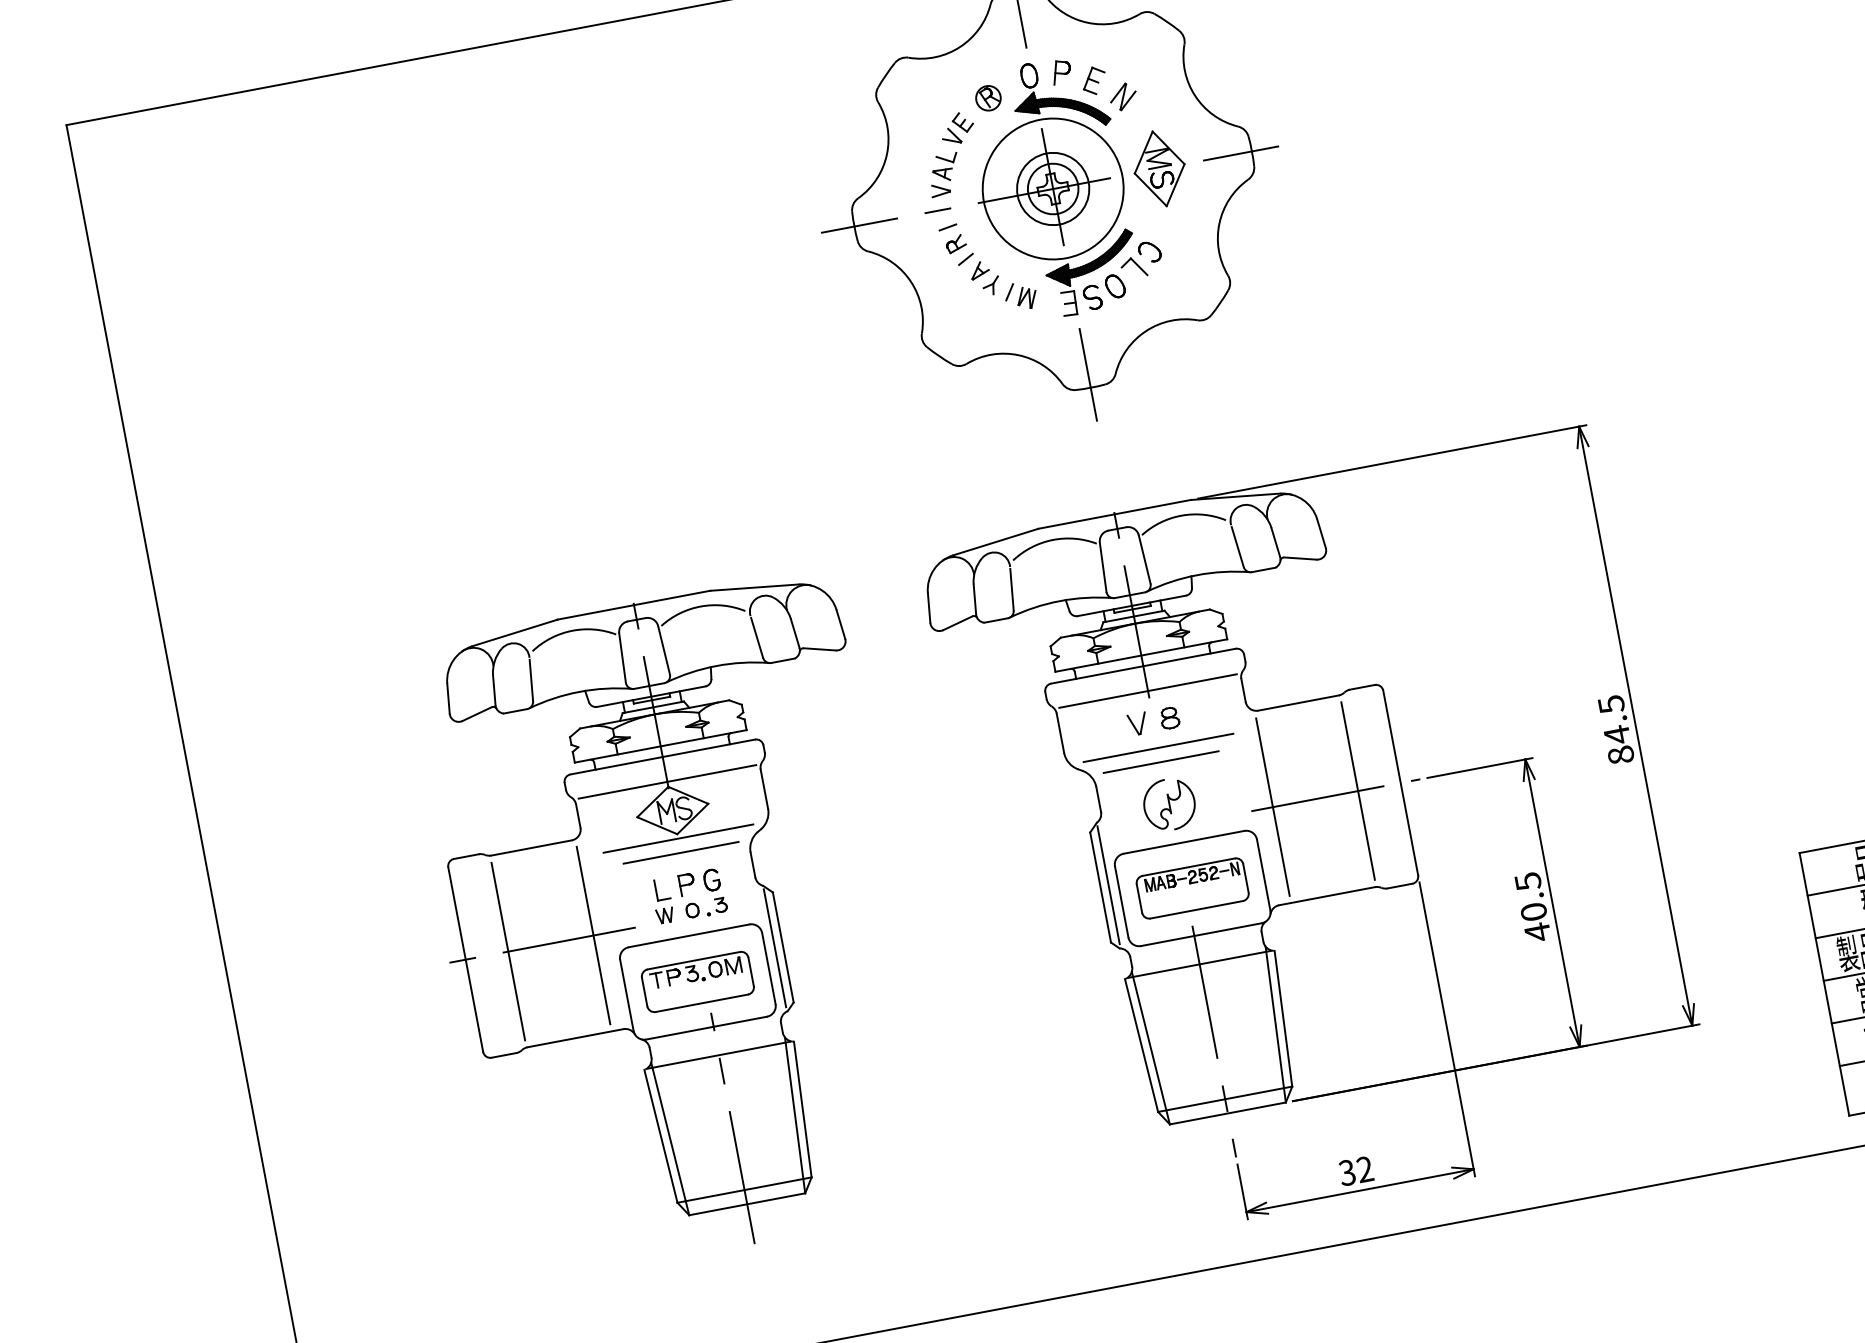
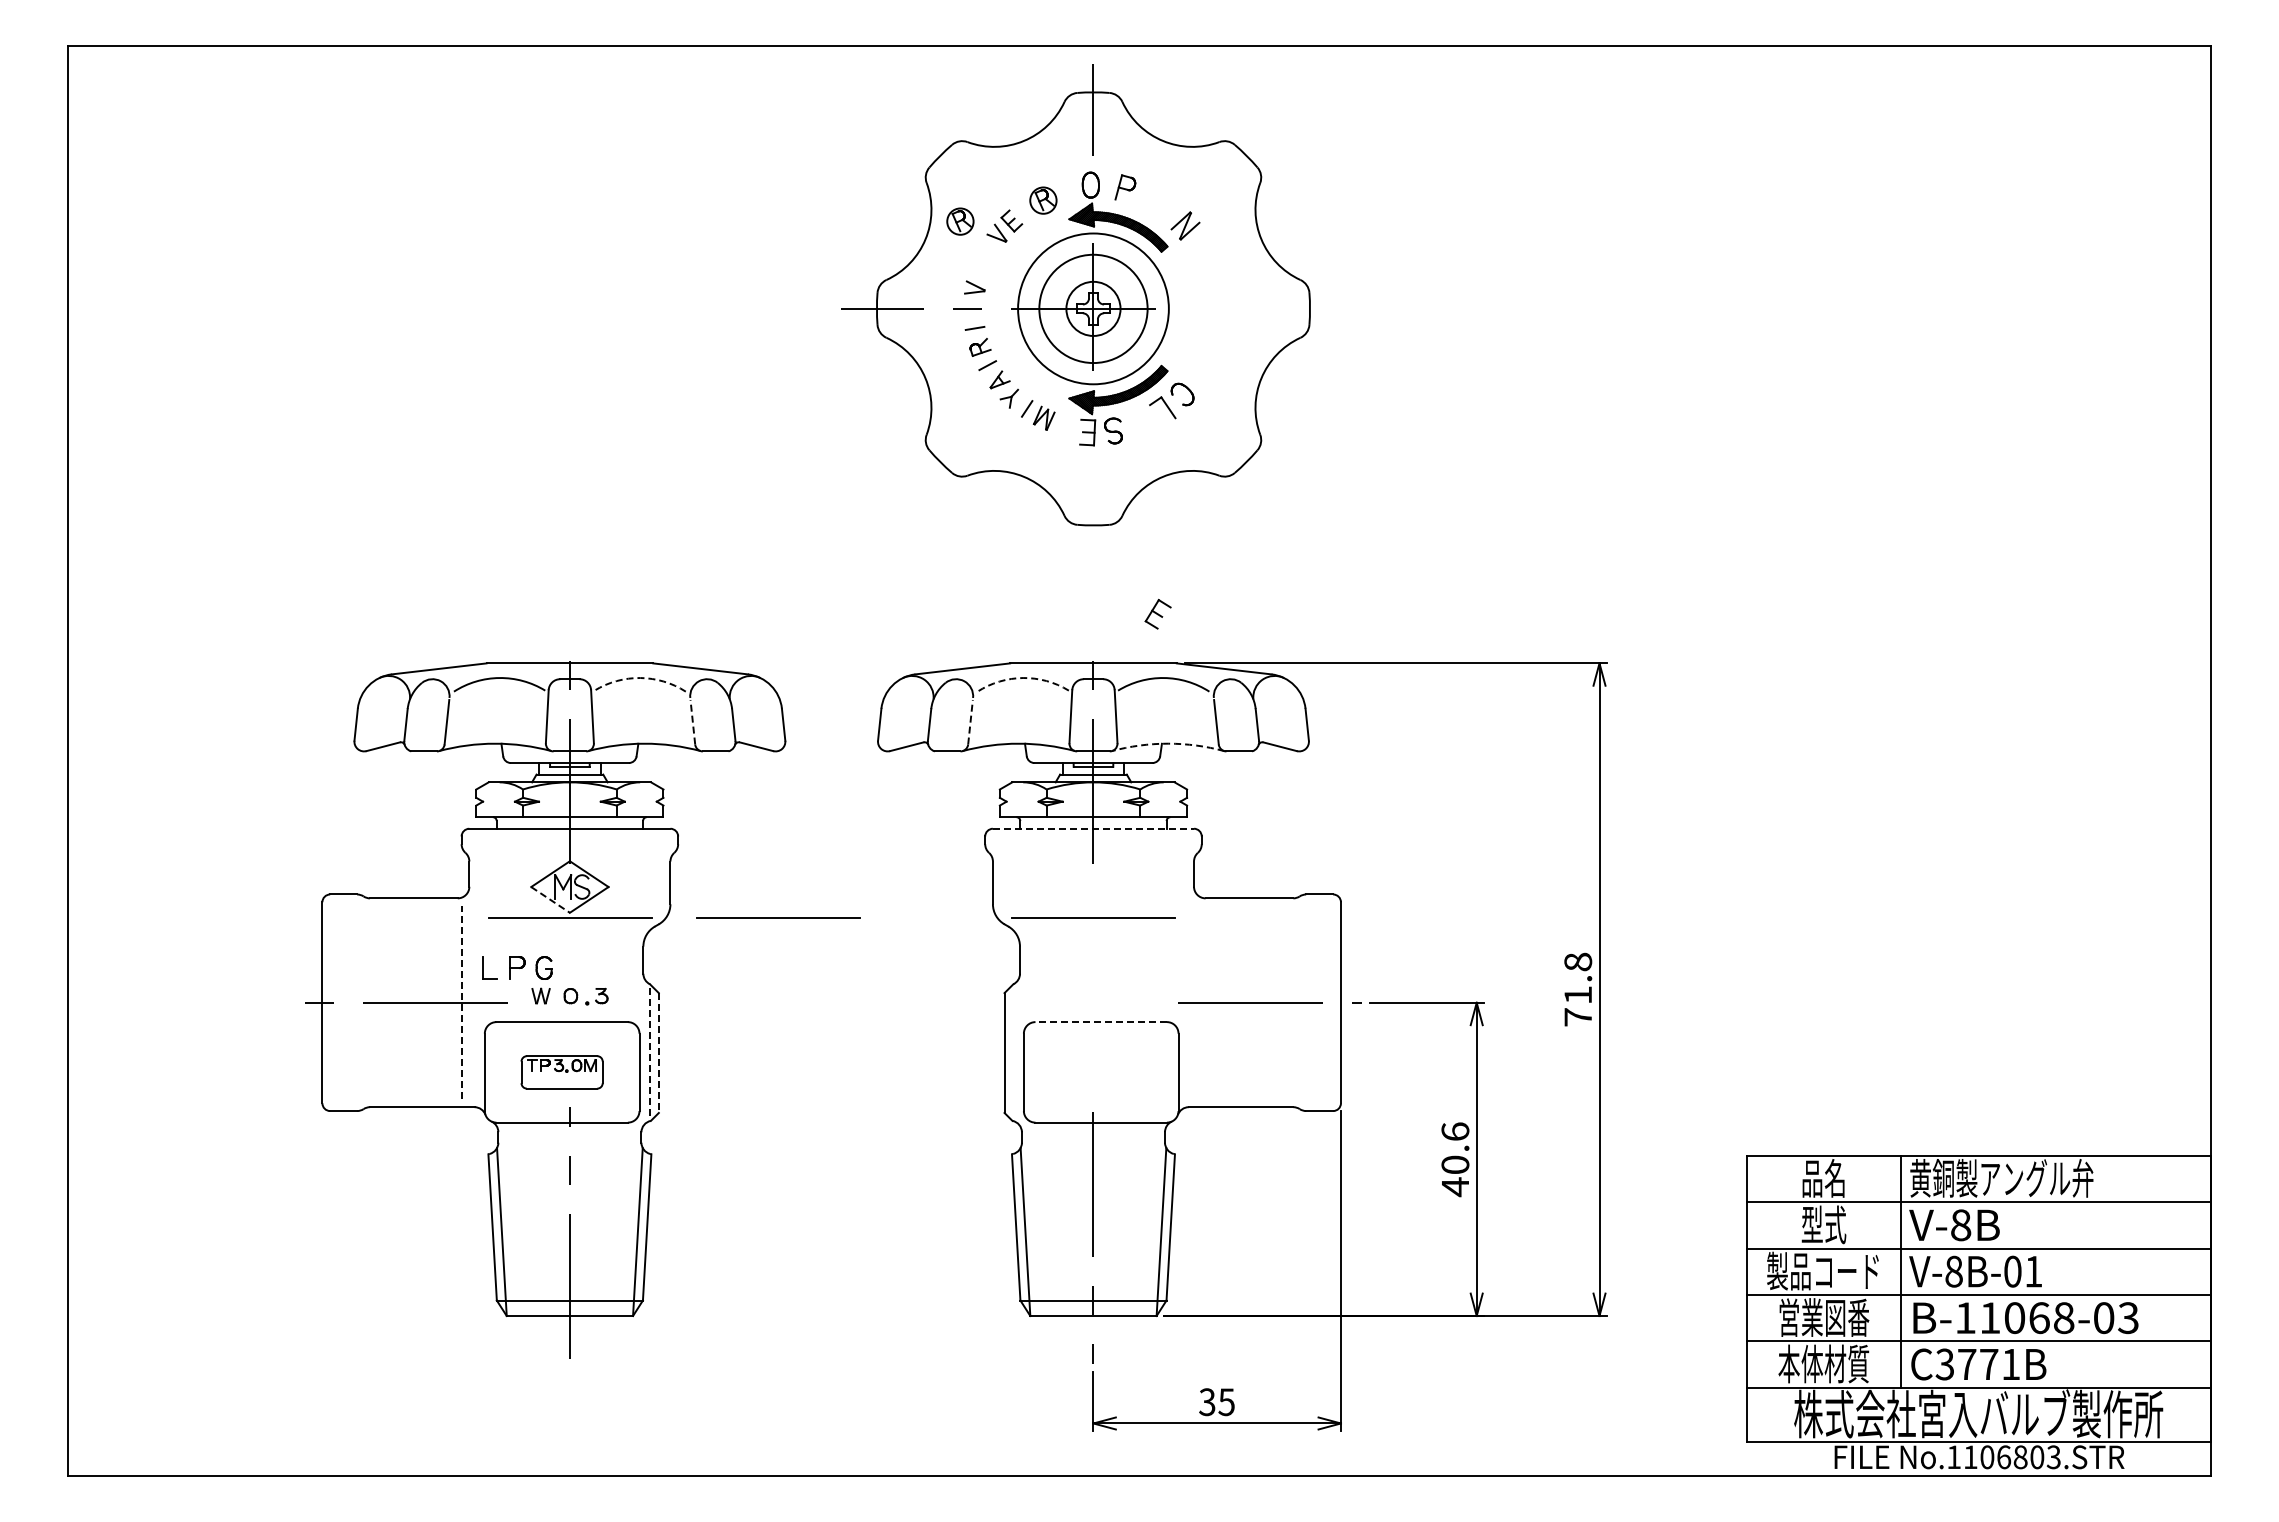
part: (1093, 80) -> (1157, 613), moved
part: (915, 131) -> (960, 221), added
line: (1240, 153) -> (1297, 308), removed
part: (945, 167) -> (984, 264), removed
part: (1159, 168) -> (1209, 308), removed
circle: (1053, 188) -> (1093, 308), size x1.4
part: (1115, 286) -> (1139, 423), removed
line: (1088, 374) -> (1093, 511), removed
arc: (1053, 540) -> (1023, 678), solid -> dashed
arc: (1197, 574) -> (1168, 743), solid -> dashed
line: (1011, 589) -> (970, 721), solid -> dashed
arc: (701, 606) -> (640, 678), solid -> dashed
line: (756, 637) -> (692, 721), solid -> dashed
line: (1143, 665) -> (1093, 828), solid -> dashed
line: (1148, 690) -> (1093, 855), removed
part: (1160, 723) -> (1100, 892), removed
text: (1616, 729) -> (1578, 989), 84.5 -> 71.8
line: (1160, 762) -> (1092, 933), removed
line: (667, 781) -> (569, 855), removed
line: (1358, 790) -> (1294, 1002), removed
line: (869, 802) -> (778, 917), added
part: (1169, 804) -> (1093, 979), removed
line: (1272, 806) -> (1201, 1002), removed
line: (657, 826) -> (550, 900), solid -> dashed
line: (1184, 842) -> (1101, 1022), solid -> dashed
line: (680, 853) -> (569, 933), removed
text: (1528, 881) -> (1455, 1131), 40.5 -> 40.6
part: (687, 884) -> (517, 967), moved
line: (1108, 884) -> (1013, 1051), removed
part: (1192, 888) -> (1101, 1072), removed
line: (593, 935) -> (461, 1002), solid -> dashed
line: (774, 947) -> (649, 1051), solid -> dashed
line: (783, 947) -> (658, 1053), solid -> dashed
line: (507, 951) -> (368, 1002), removed
line: (1199, 964) -> (1093, 1153), removed
part: (697, 982) -> (561, 1072), size x0.7
line: (718, 1055) -> (569, 1153), removed
text: (1364, 1169) -> (1226, 1402), 32 -> 35

